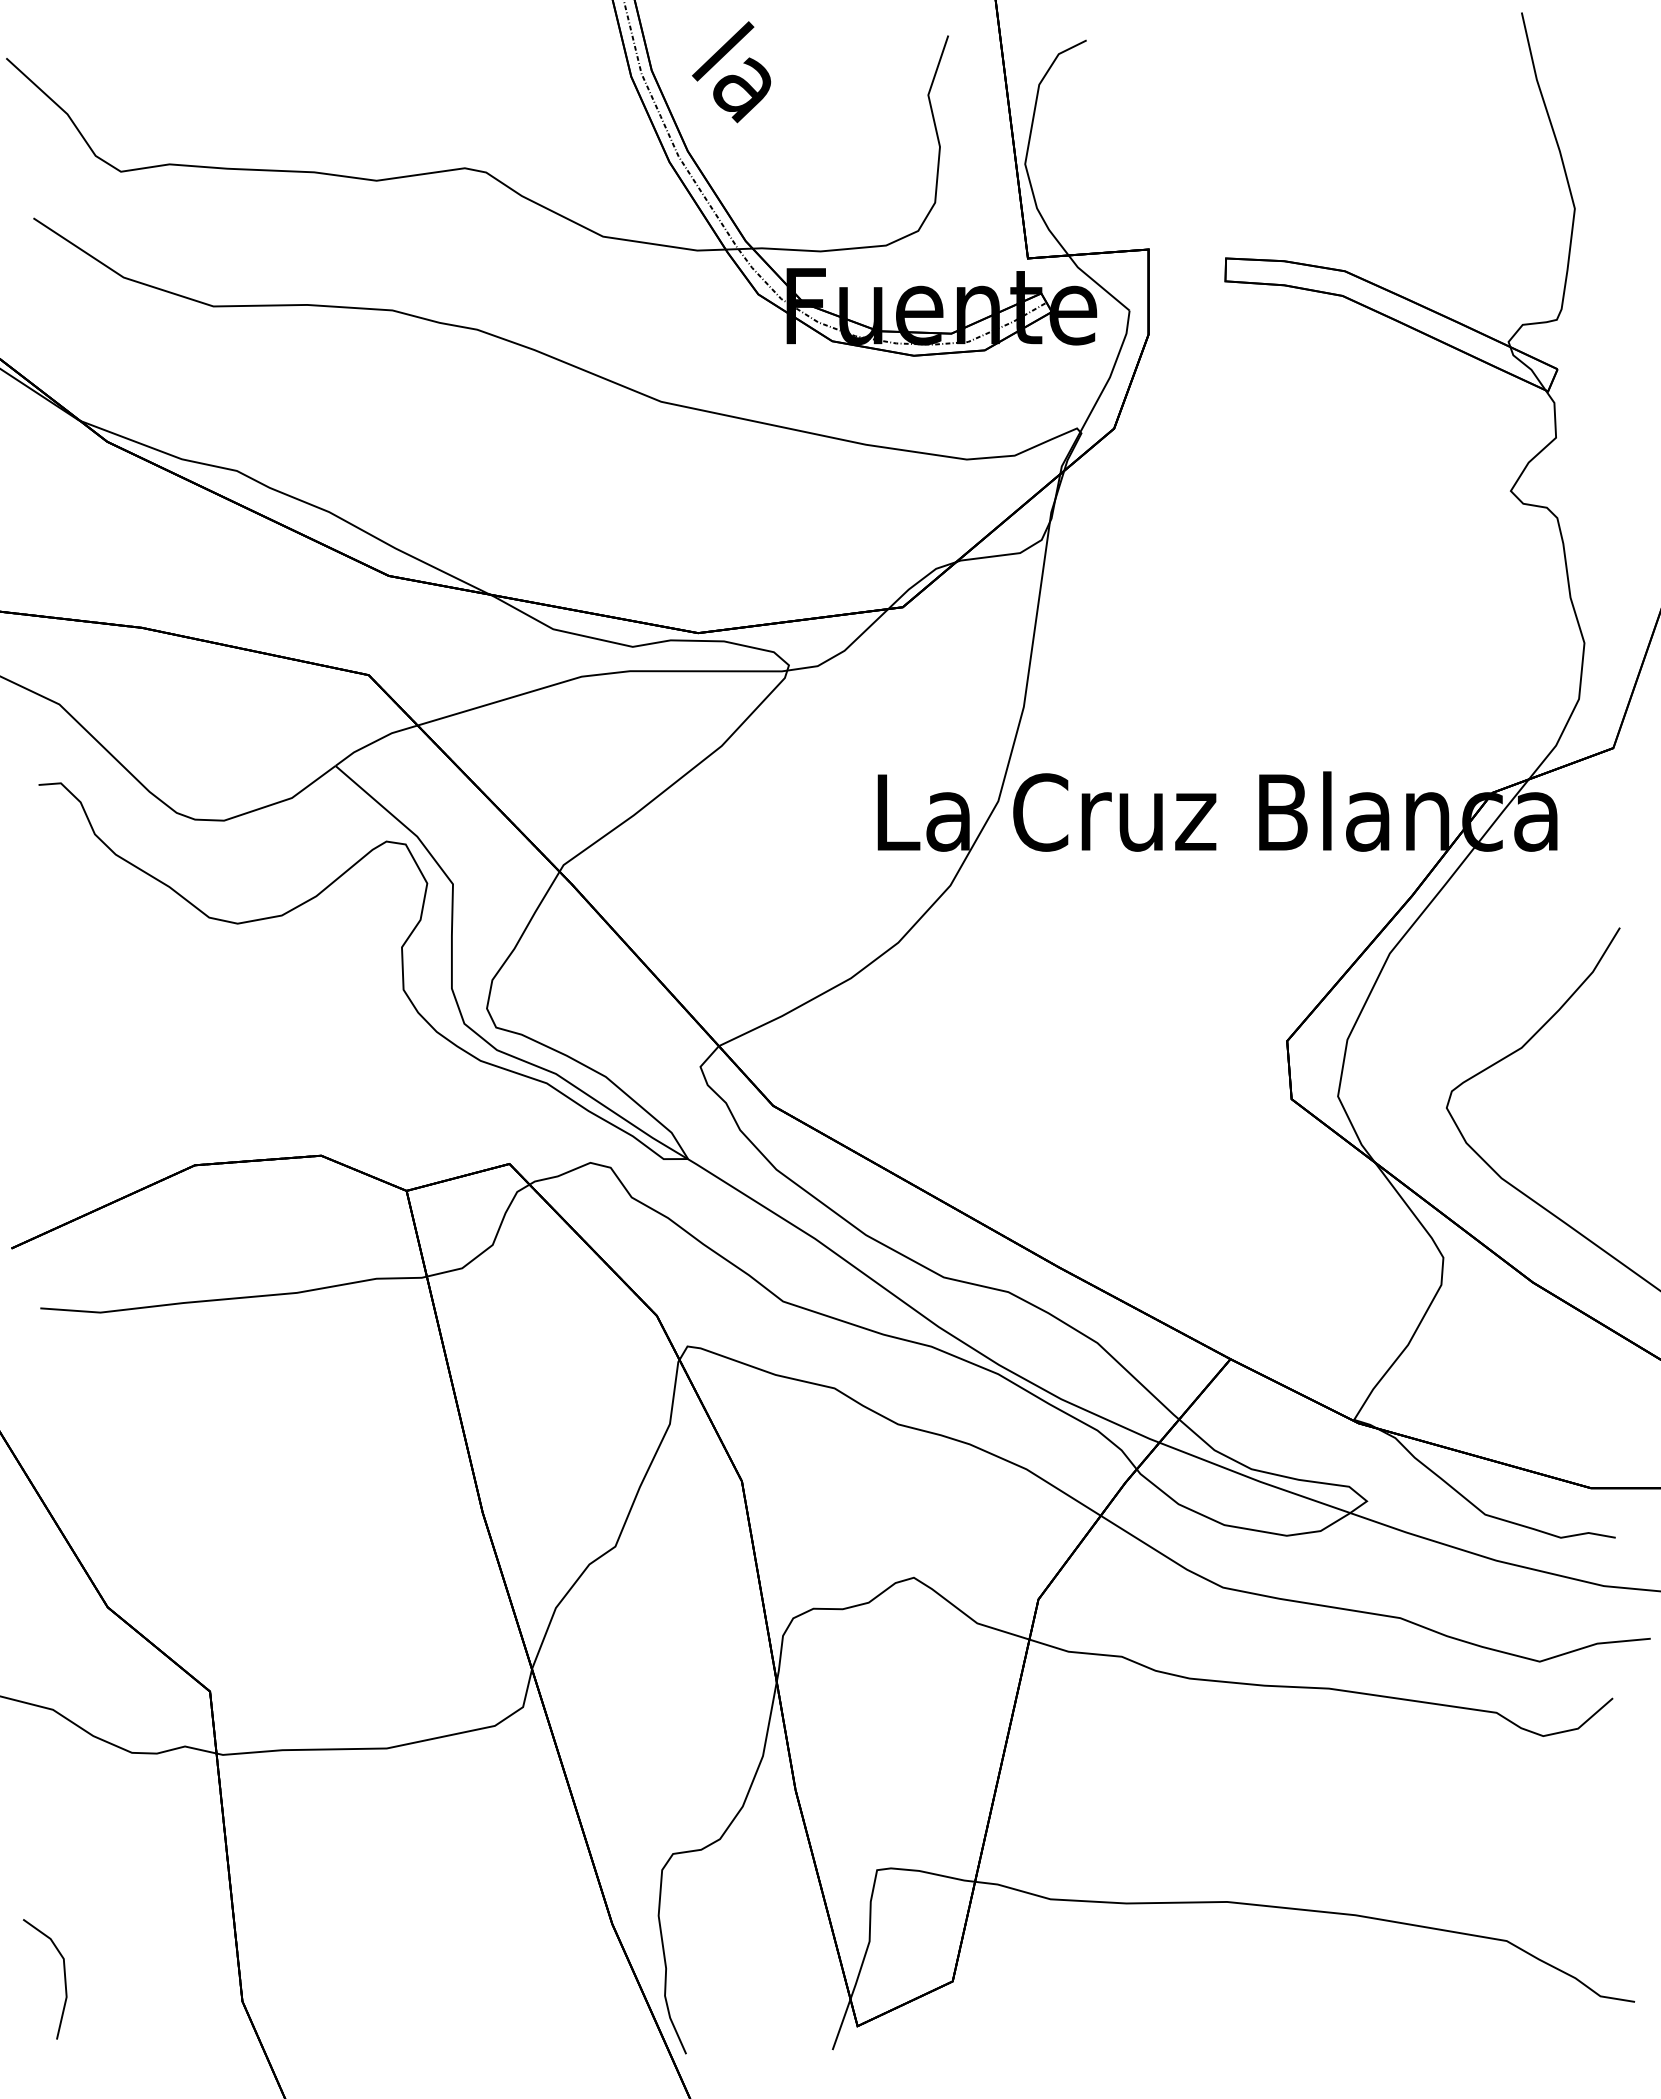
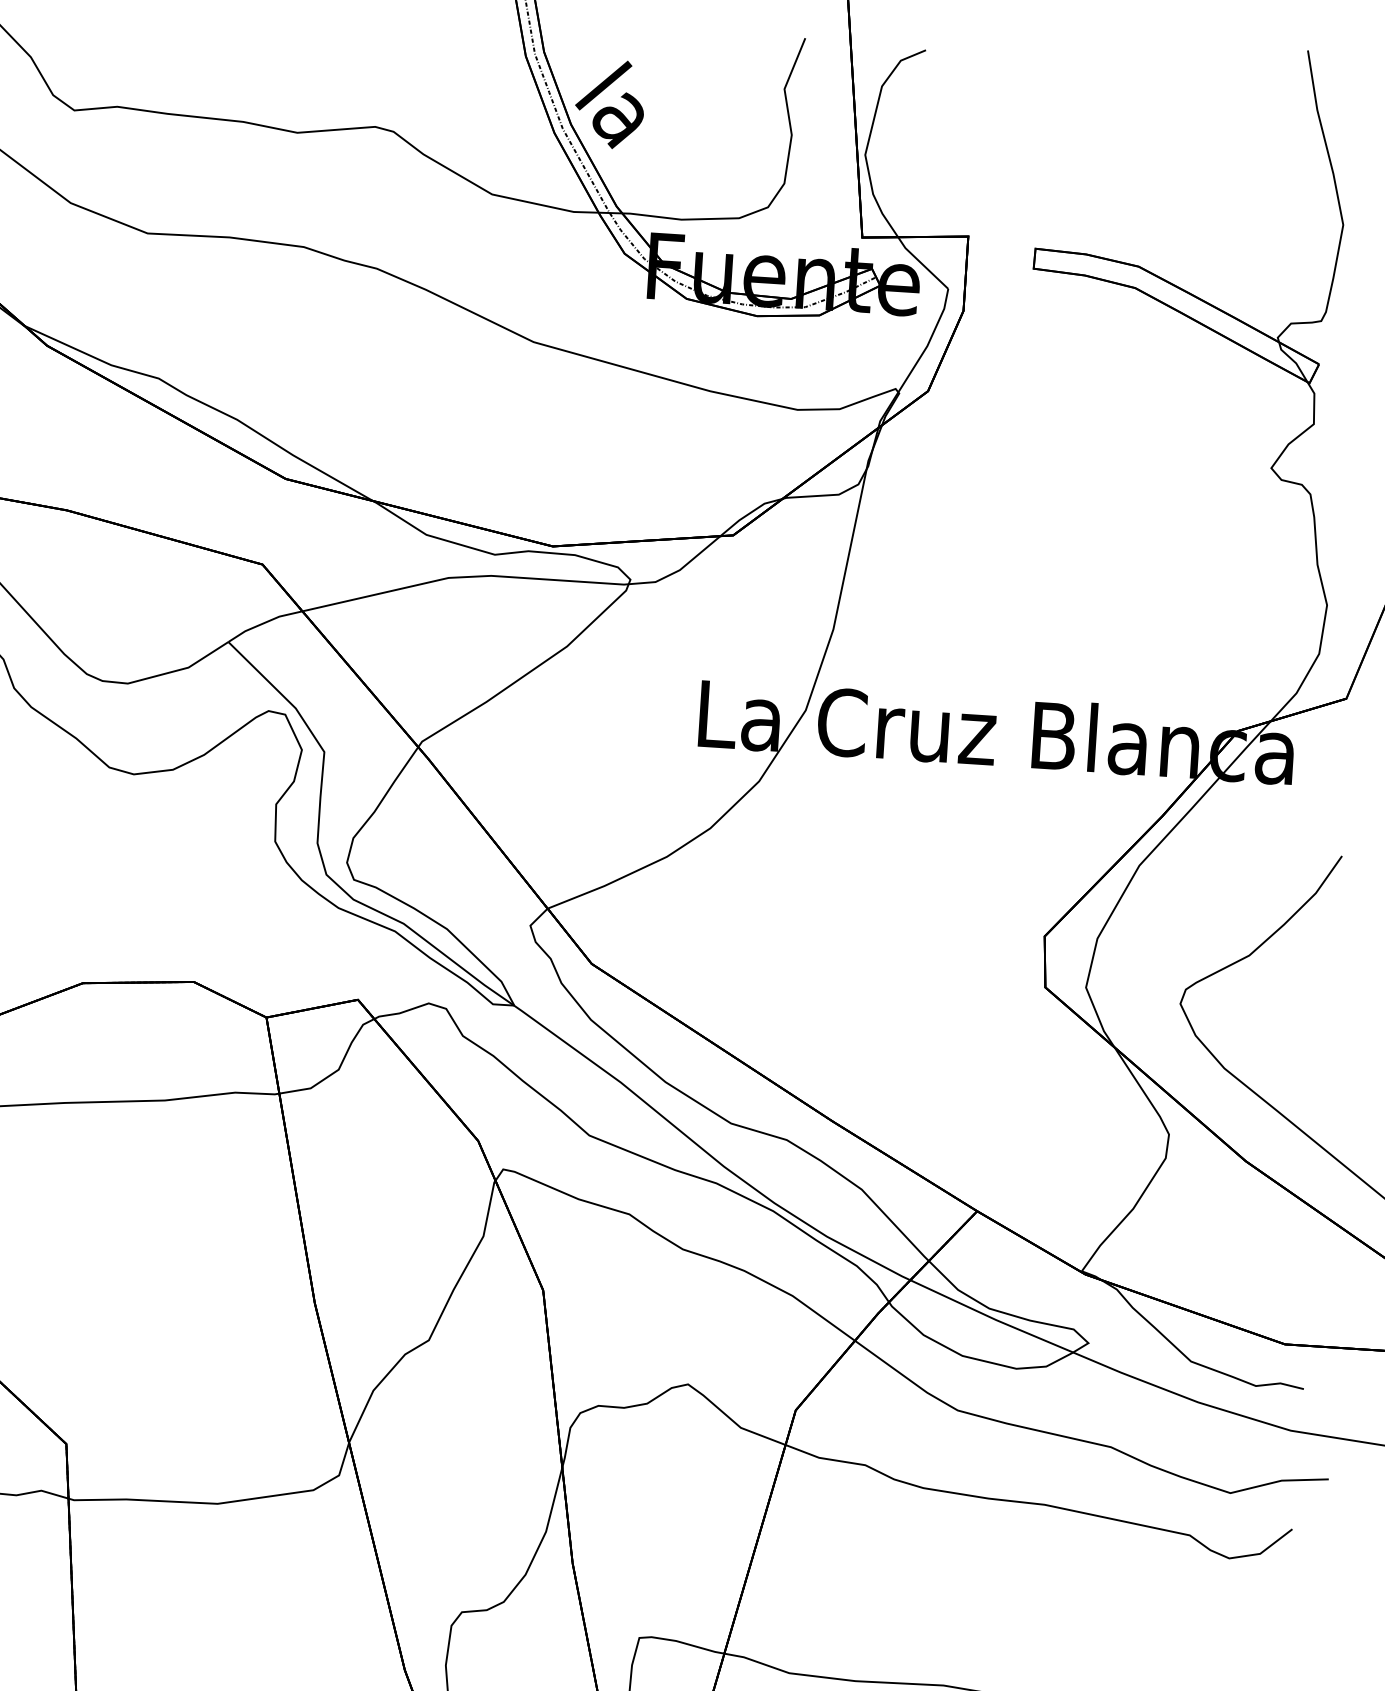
text: (731, 72) -> (609, 104), moved

